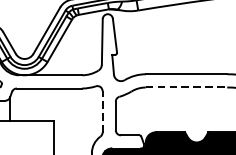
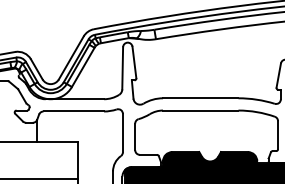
line: (186, 87) -> (200, 110), dashed -> solid
line: (102, 111) -> (122, 132), dashed -> solid

